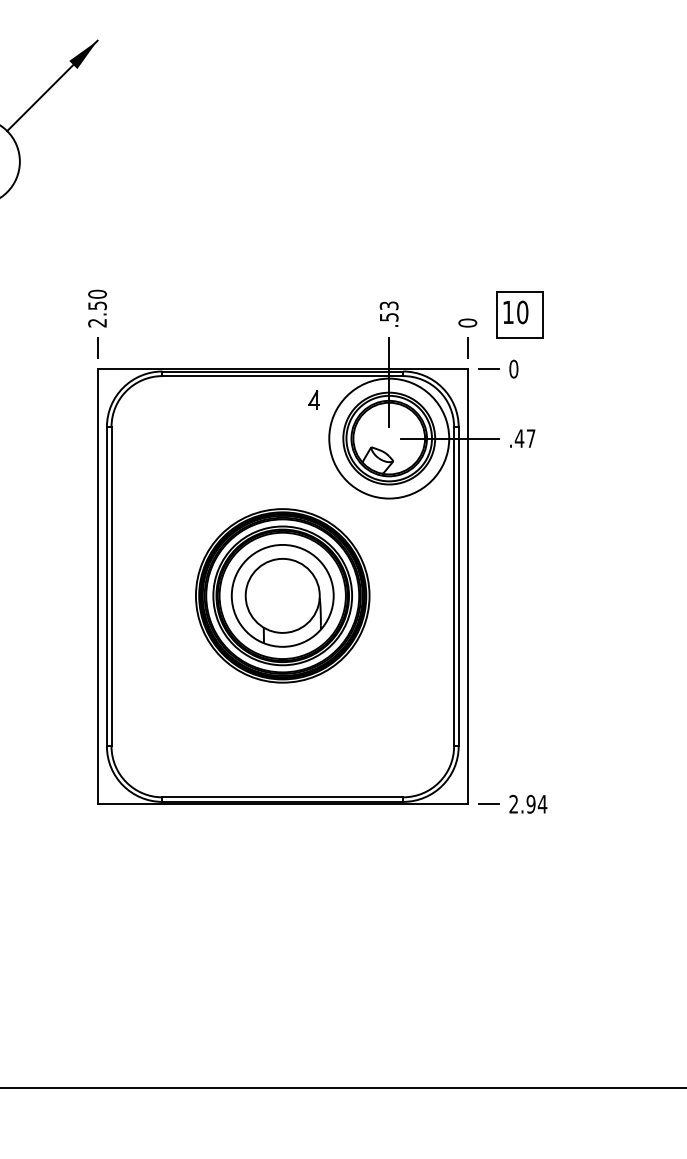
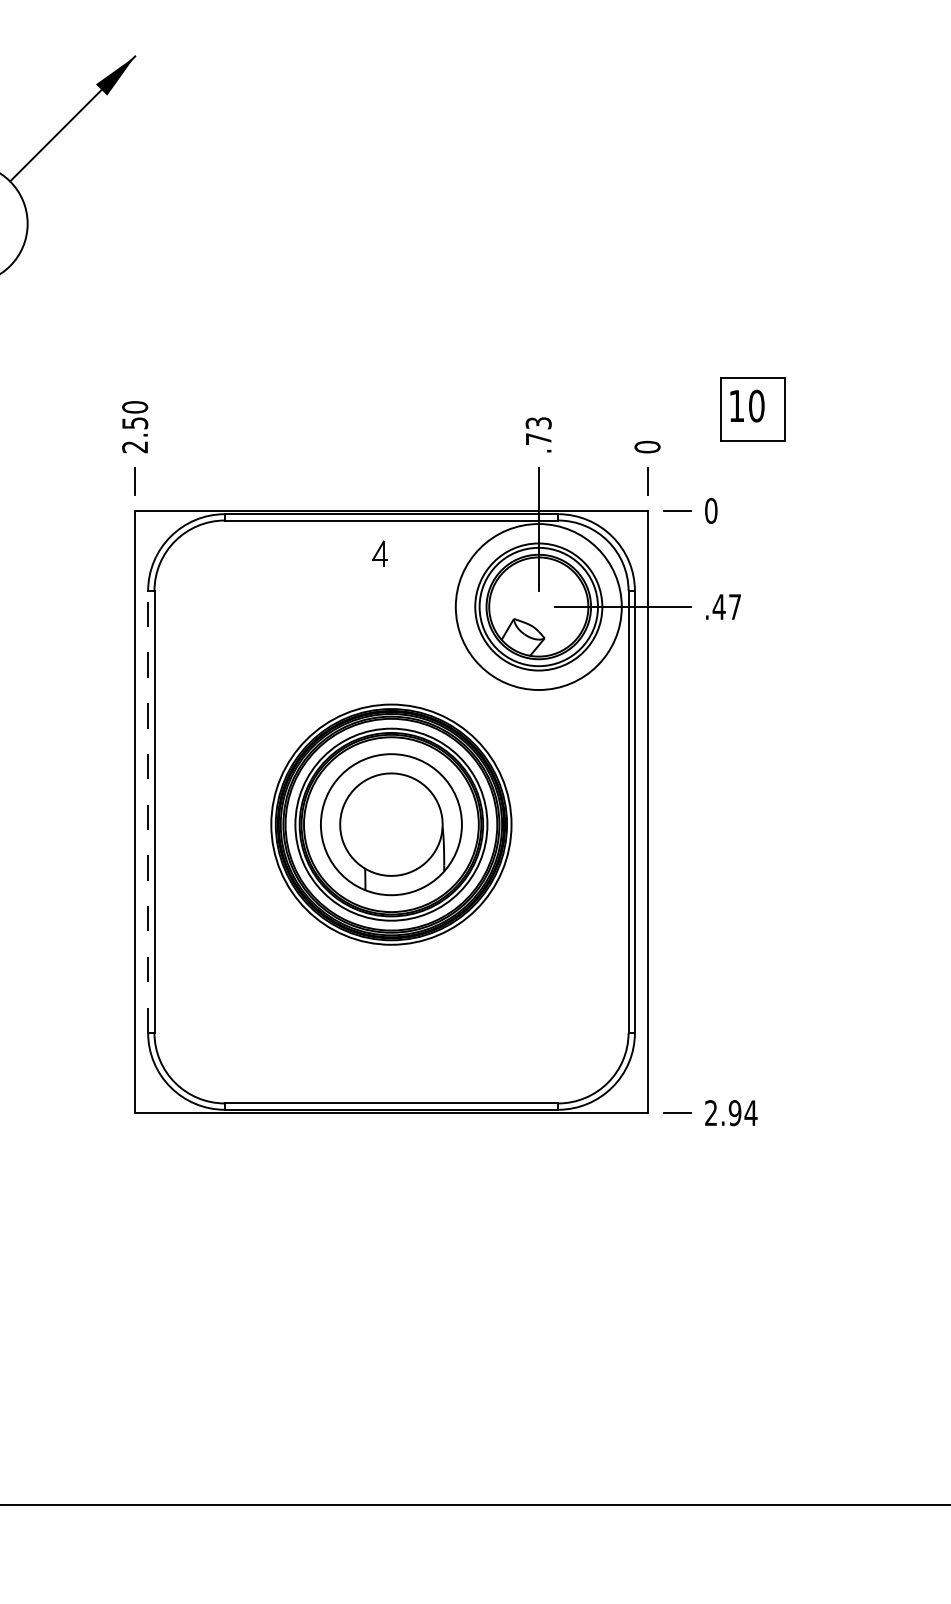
part: (519, 314) -> (752, 408), moved
text: (389, 317) -> (539, 439), .53 -> .73
part: (313, 399) -> (378, 552), moved
line: (106, 586) -> (147, 811), solid -> dashed

